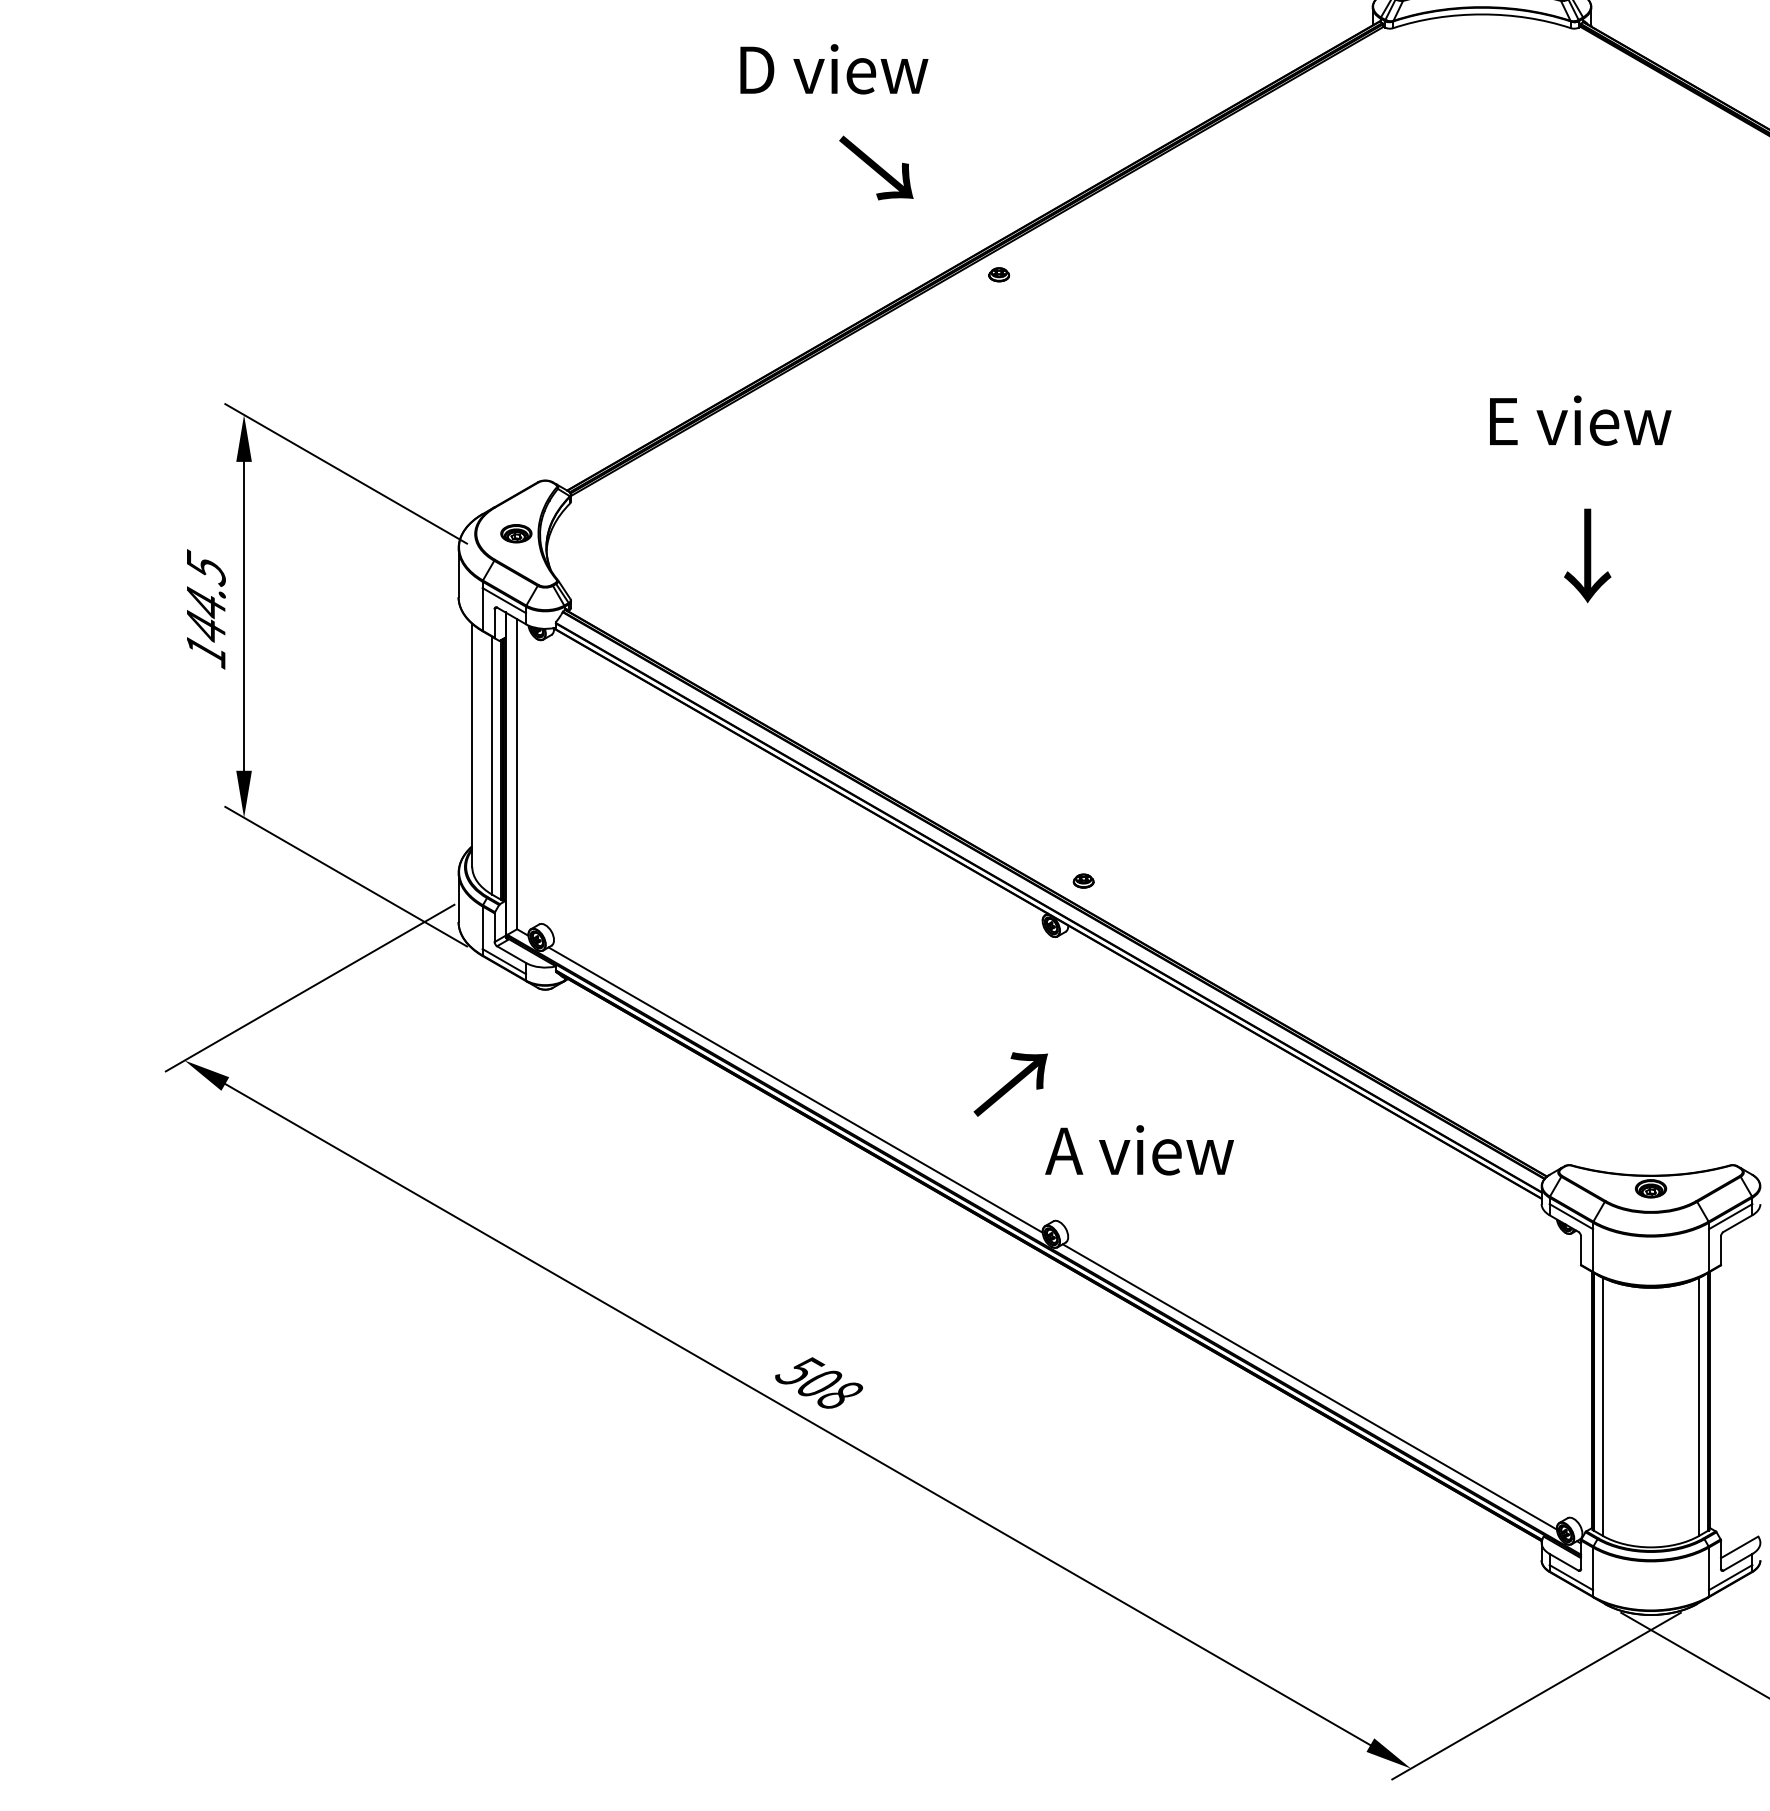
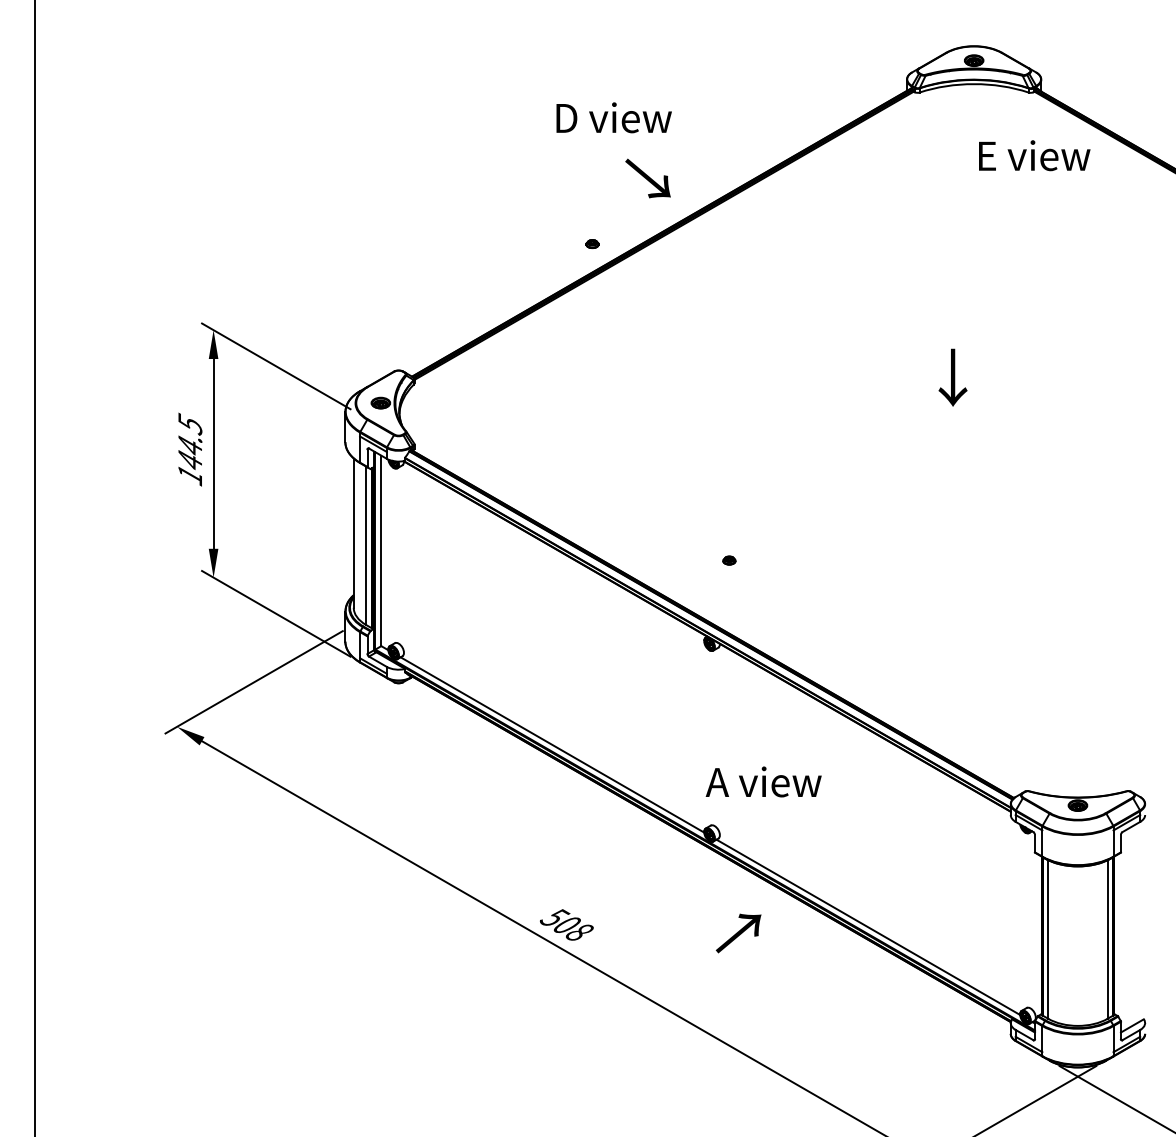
text: (833, 68) -> (613, 117), moved
text: (875, 168) -> (647, 178), moved
part: (999, 273) -> (592, 243), moved
text: (1580, 420) -> (1034, 155), moved
text: (1586, 555) -> (952, 377), moved
part: (1083, 880) -> (729, 560), moved
text: (1010, 1084) -> (738, 933), moved

